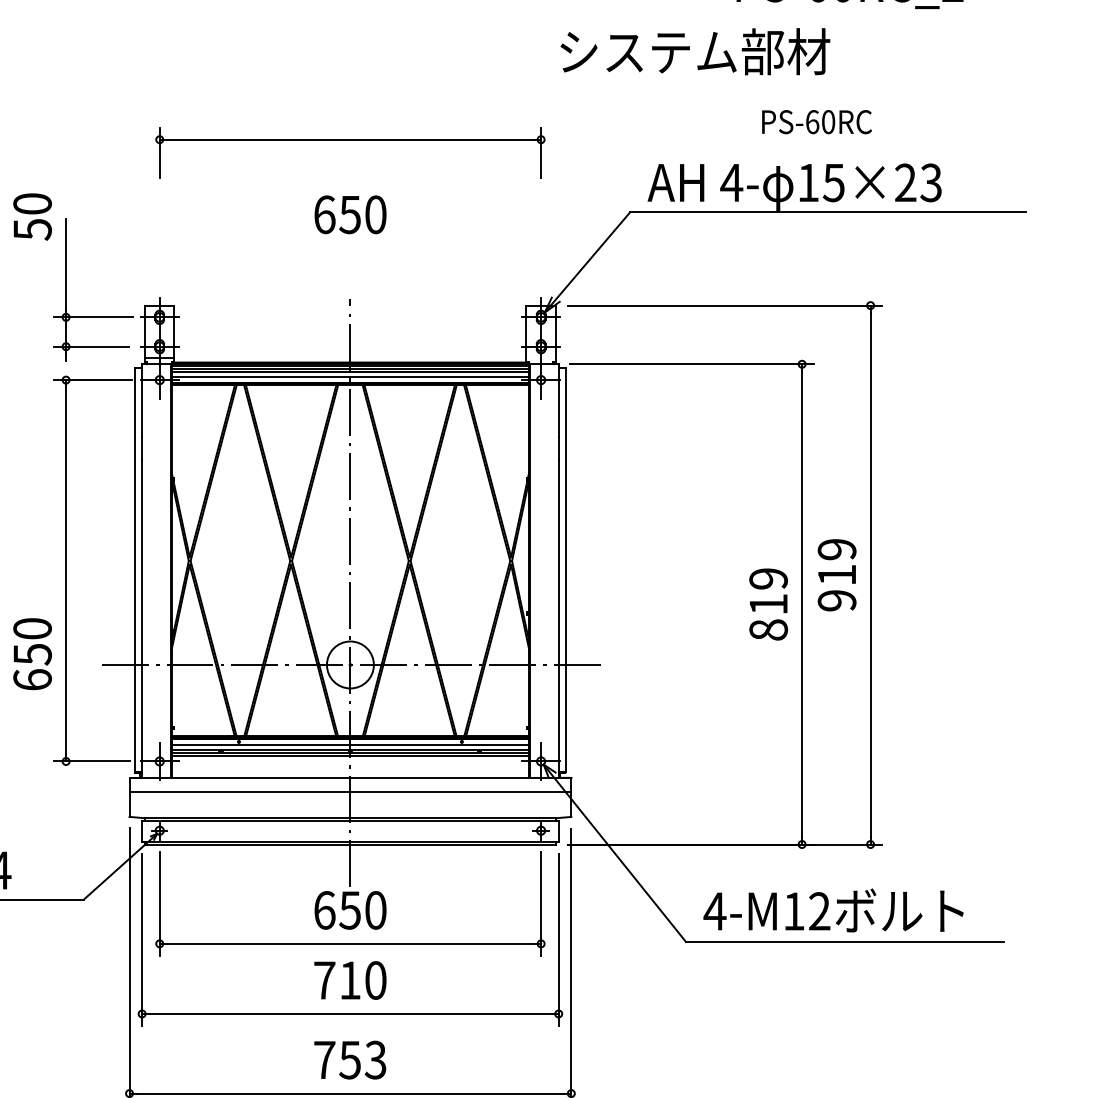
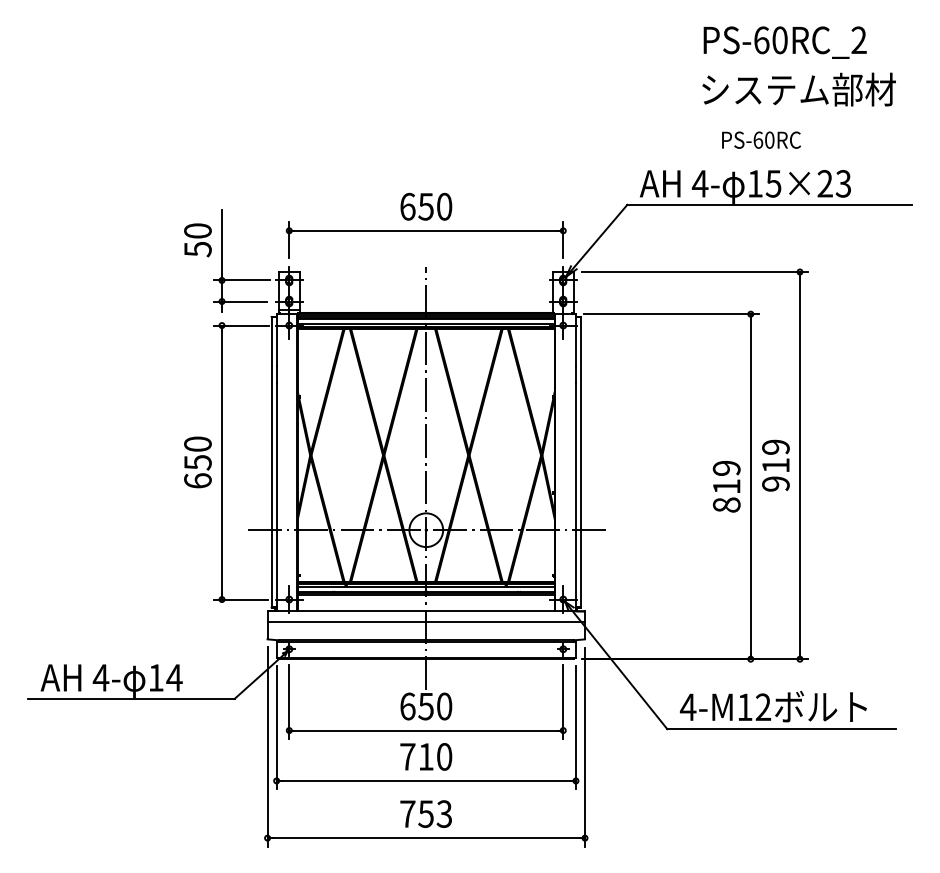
text: (694, 51) -> (798, 89), moved
part: (349, 140) -> (425, 231), moved
text: (31, 217) -> (197, 240), moved
text: (31, 654) -> (197, 462), moved

